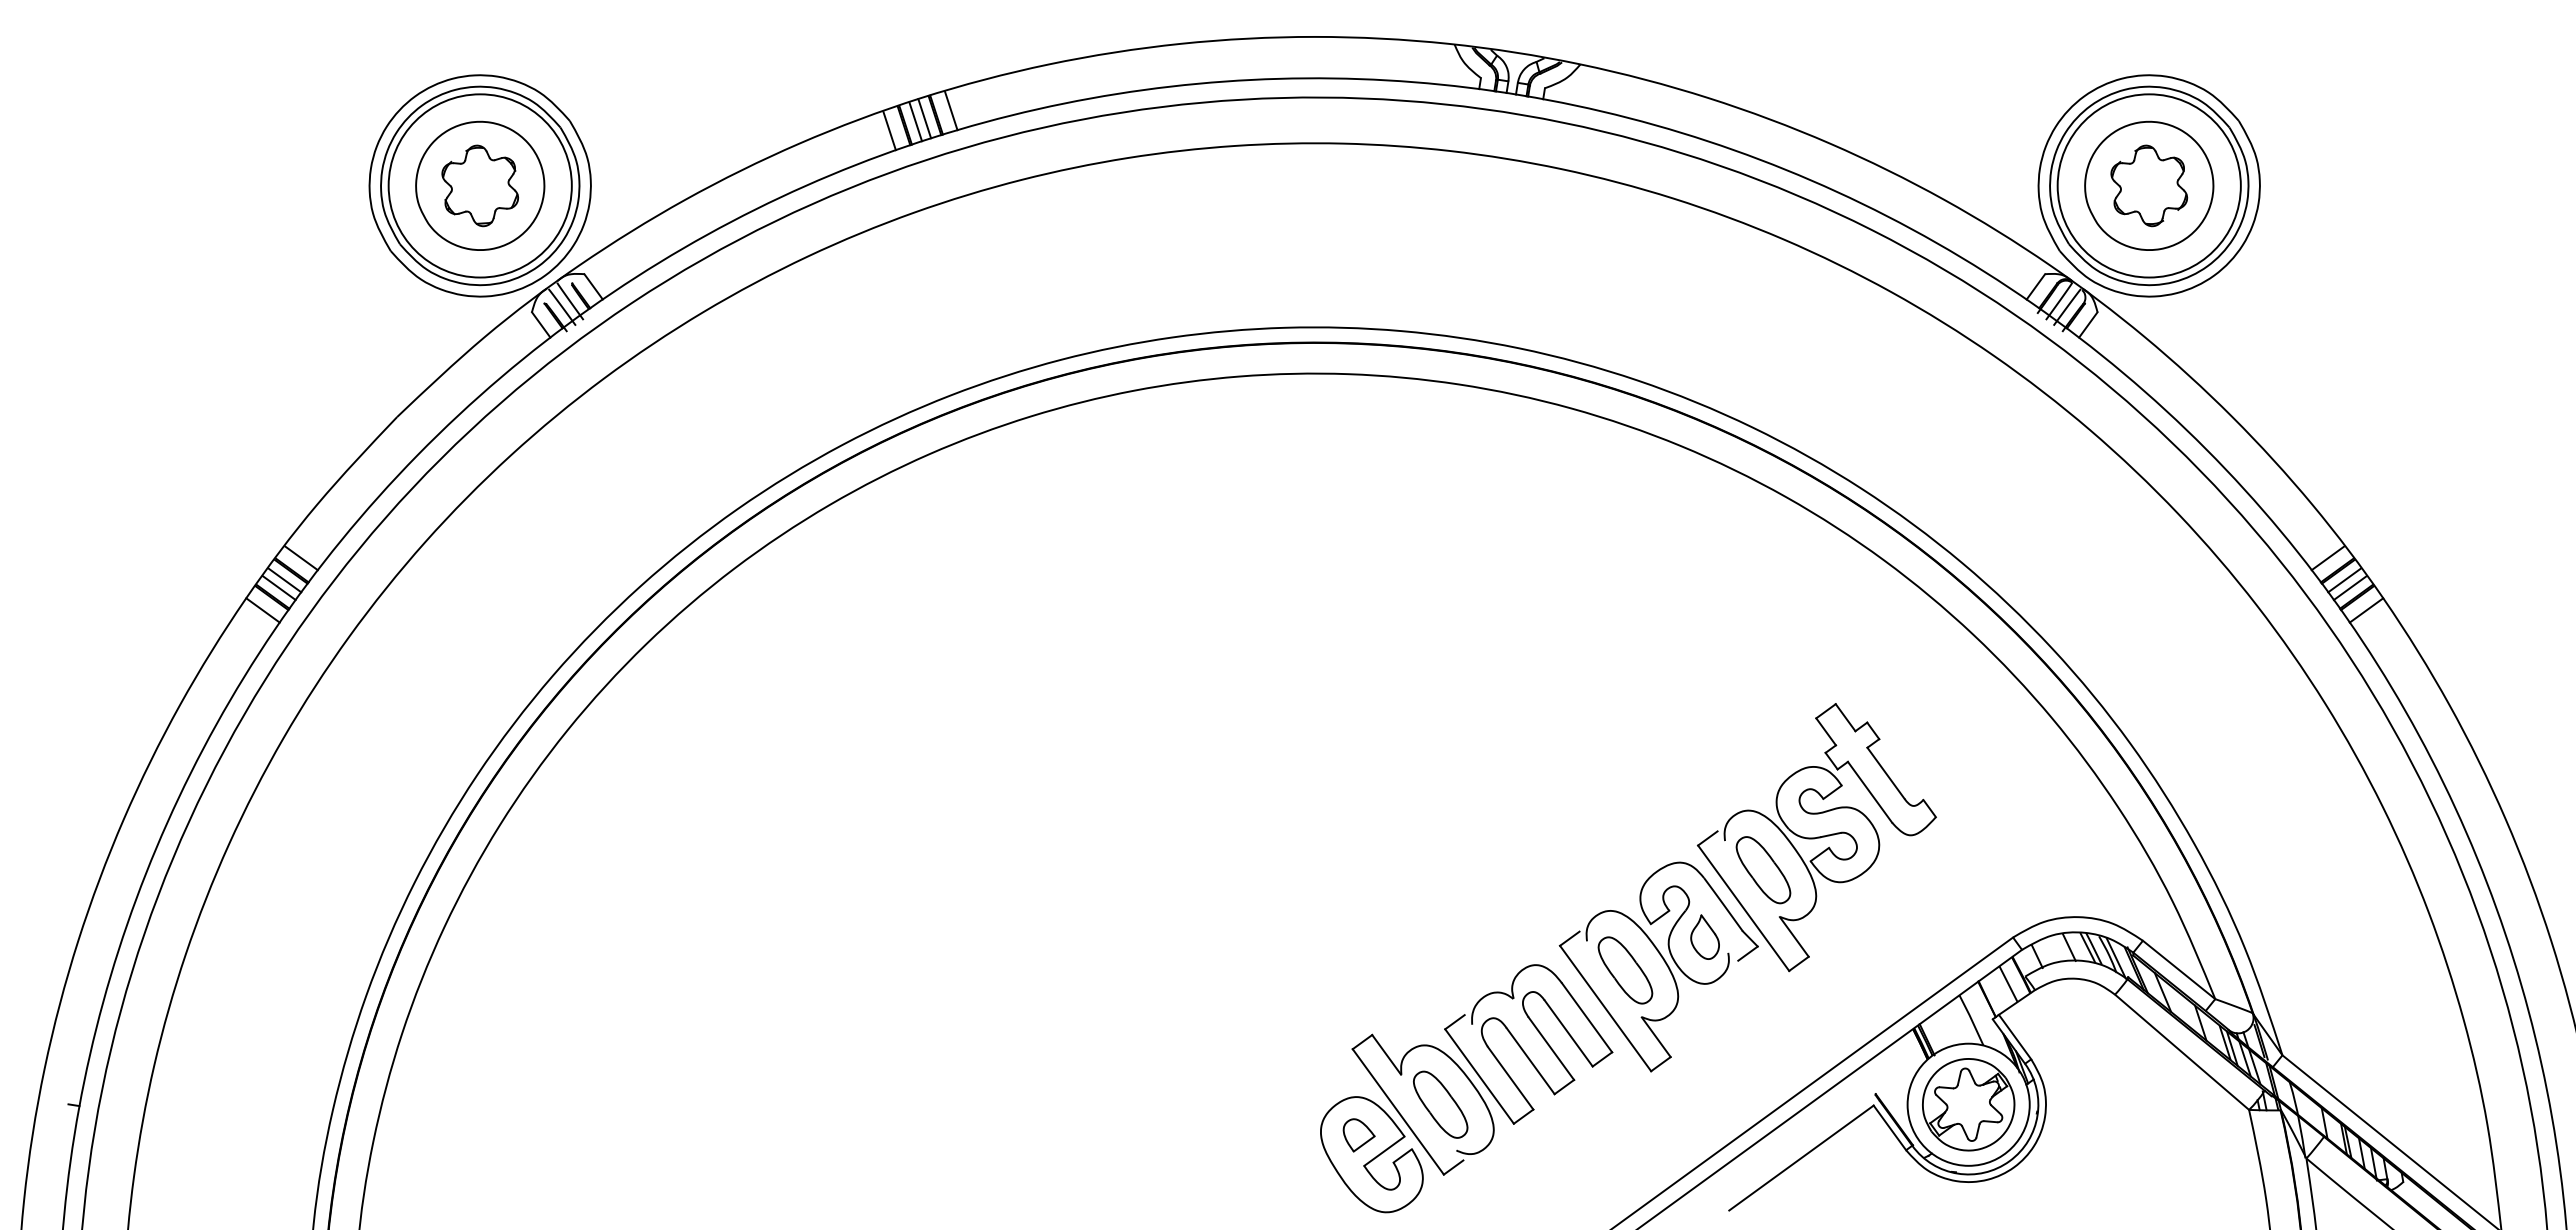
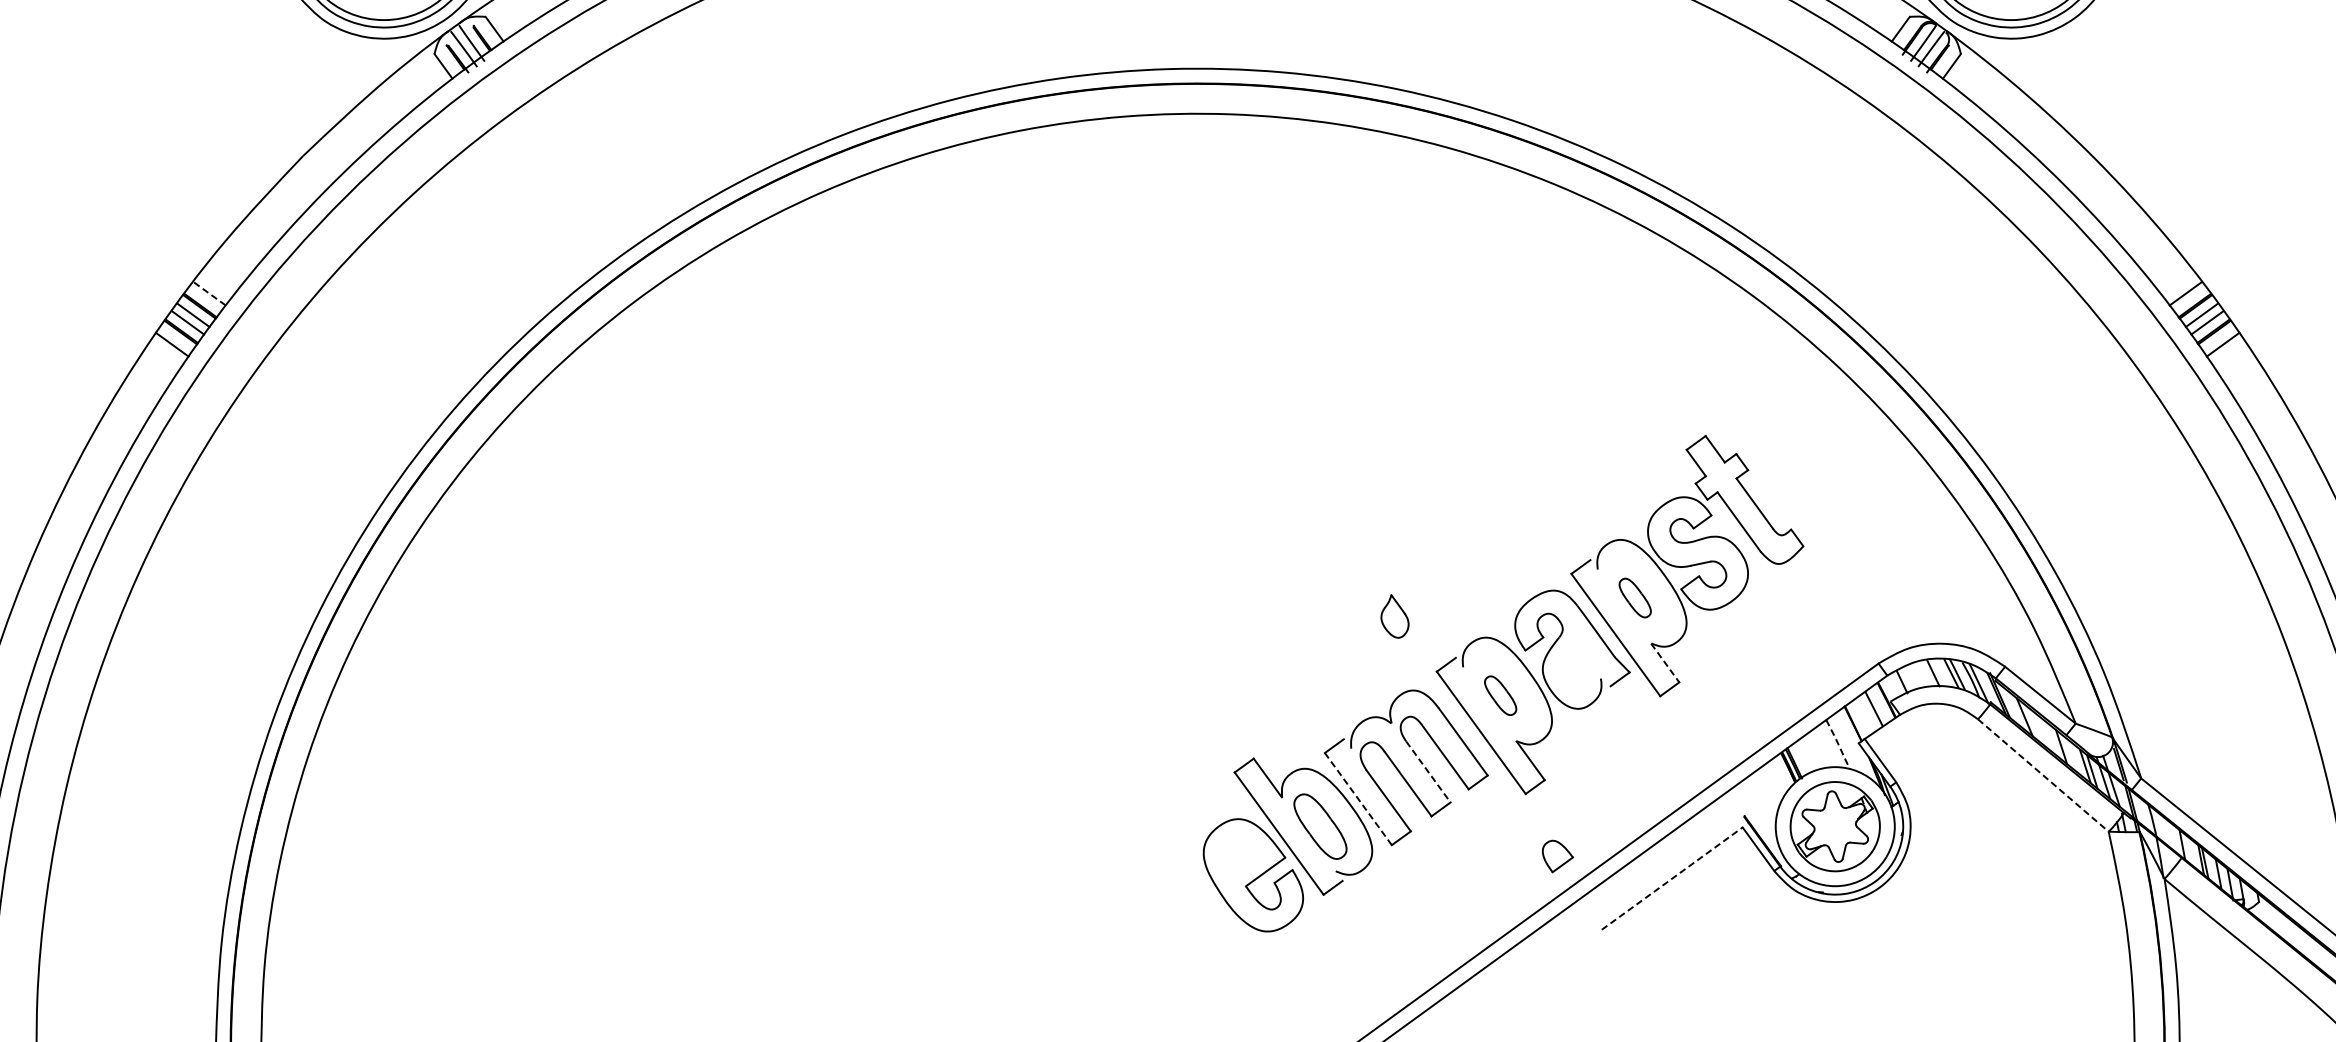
line: (302, 558) -> (210, 294), solid -> dashed
part: (1763, 870) -> (1635, 598), size x0.6
part: (1704, 936) -> (1394, 615), moved
line: (1794, 936) -> (1665, 662), solid -> dashed
part: (1625, 970) -> (1500, 695), size x0.6
line: (1971, 1019) -> (1838, 743), solid -> dashed
line: (1551, 1048) -> (1428, 771), solid -> dashed
line: (2182, 1052) -> (2043, 775), solid -> dashed
line: (1479, 1076) -> (1358, 799), solid -> dashed
part: (1358, 1135) -> (1557, 856), moved
line: (1801, 1157) -> (1672, 878), solid -> dashed

